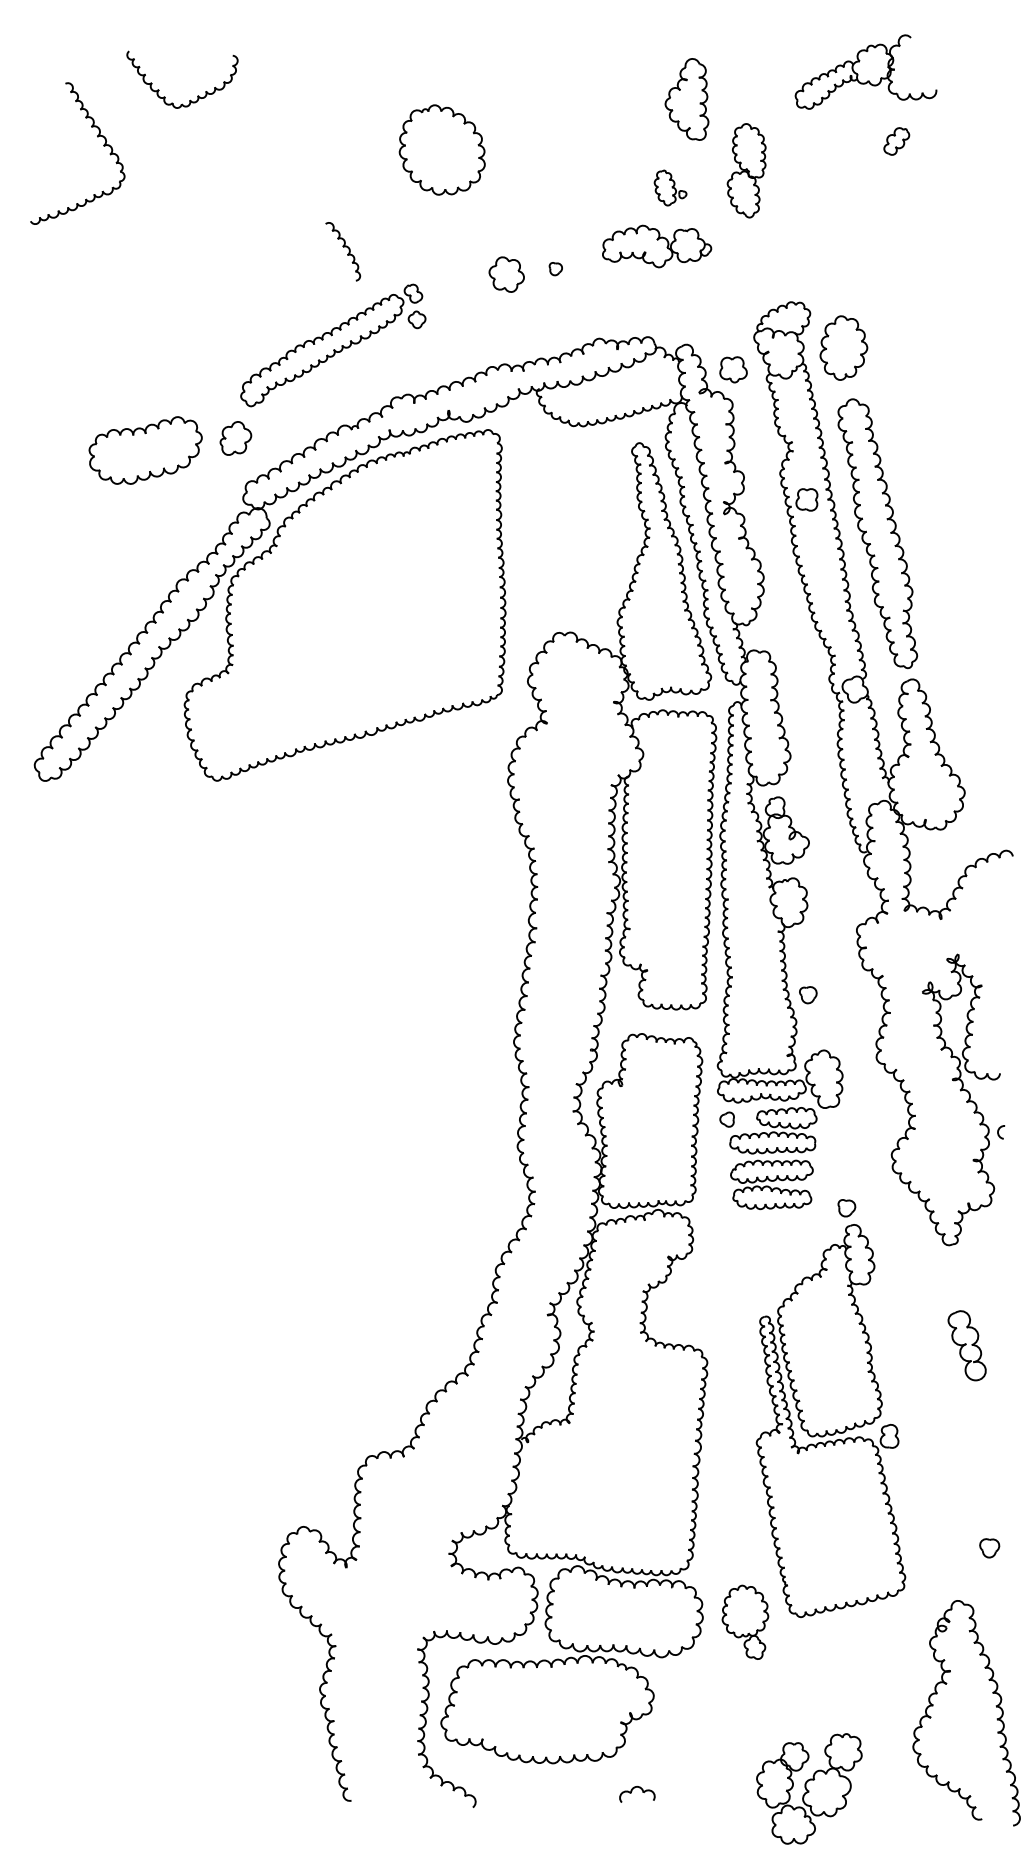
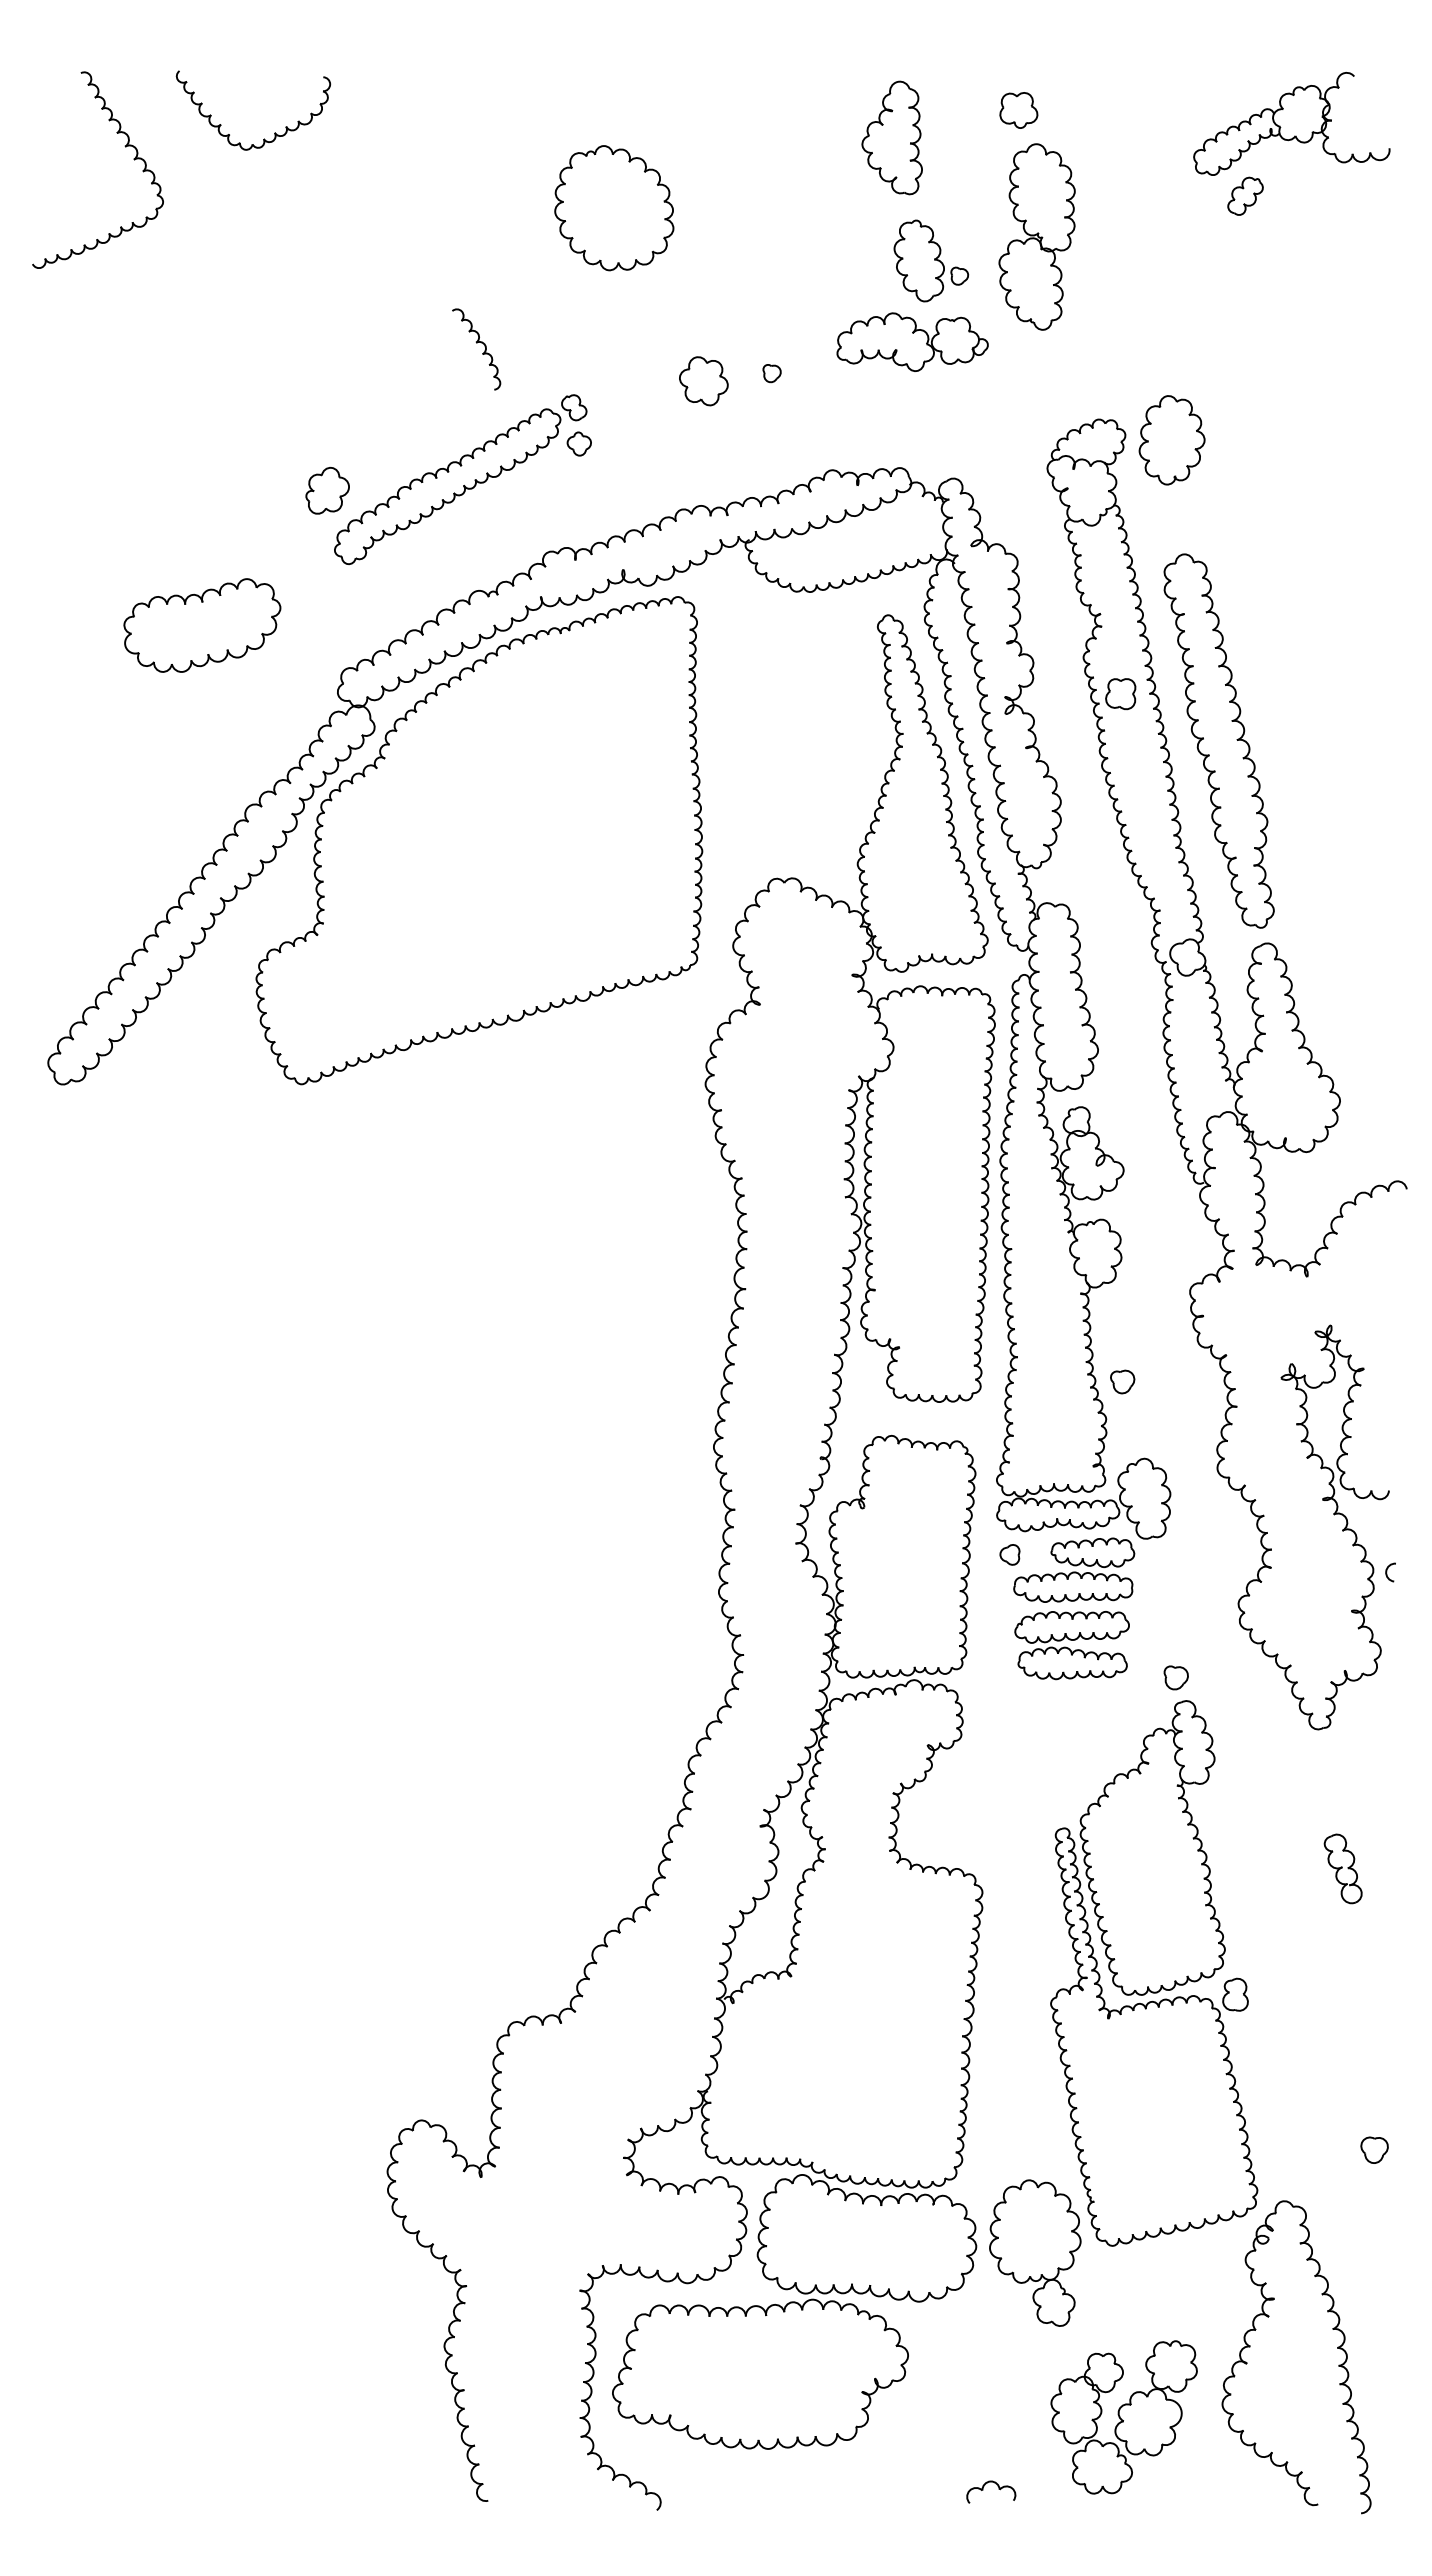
part: (865, 71) -> (1291, 123), moved
part: (686, 99) -> (891, 137), moved
part: (96, 136) -> (124, 146), moved
part: (746, 170) -> (1036, 236), size x1.43
part: (670, 187) -> (931, 260), size x1.67
part: (843, 348) -> (1171, 440), moved
part: (733, 369) -> (1018, 110), moved
part: (235, 438) -> (327, 490), moved
part: (966, 1345) -> (1342, 1868), size x0.71
part: (745, 1621) -> (1035, 2252), size x1.43
part: (996, 1706) -> (1337, 2348), moved
part: (808, 1788) -> (1123, 2417), moved
part: (642, 1792) -> (998, 2489), moved

